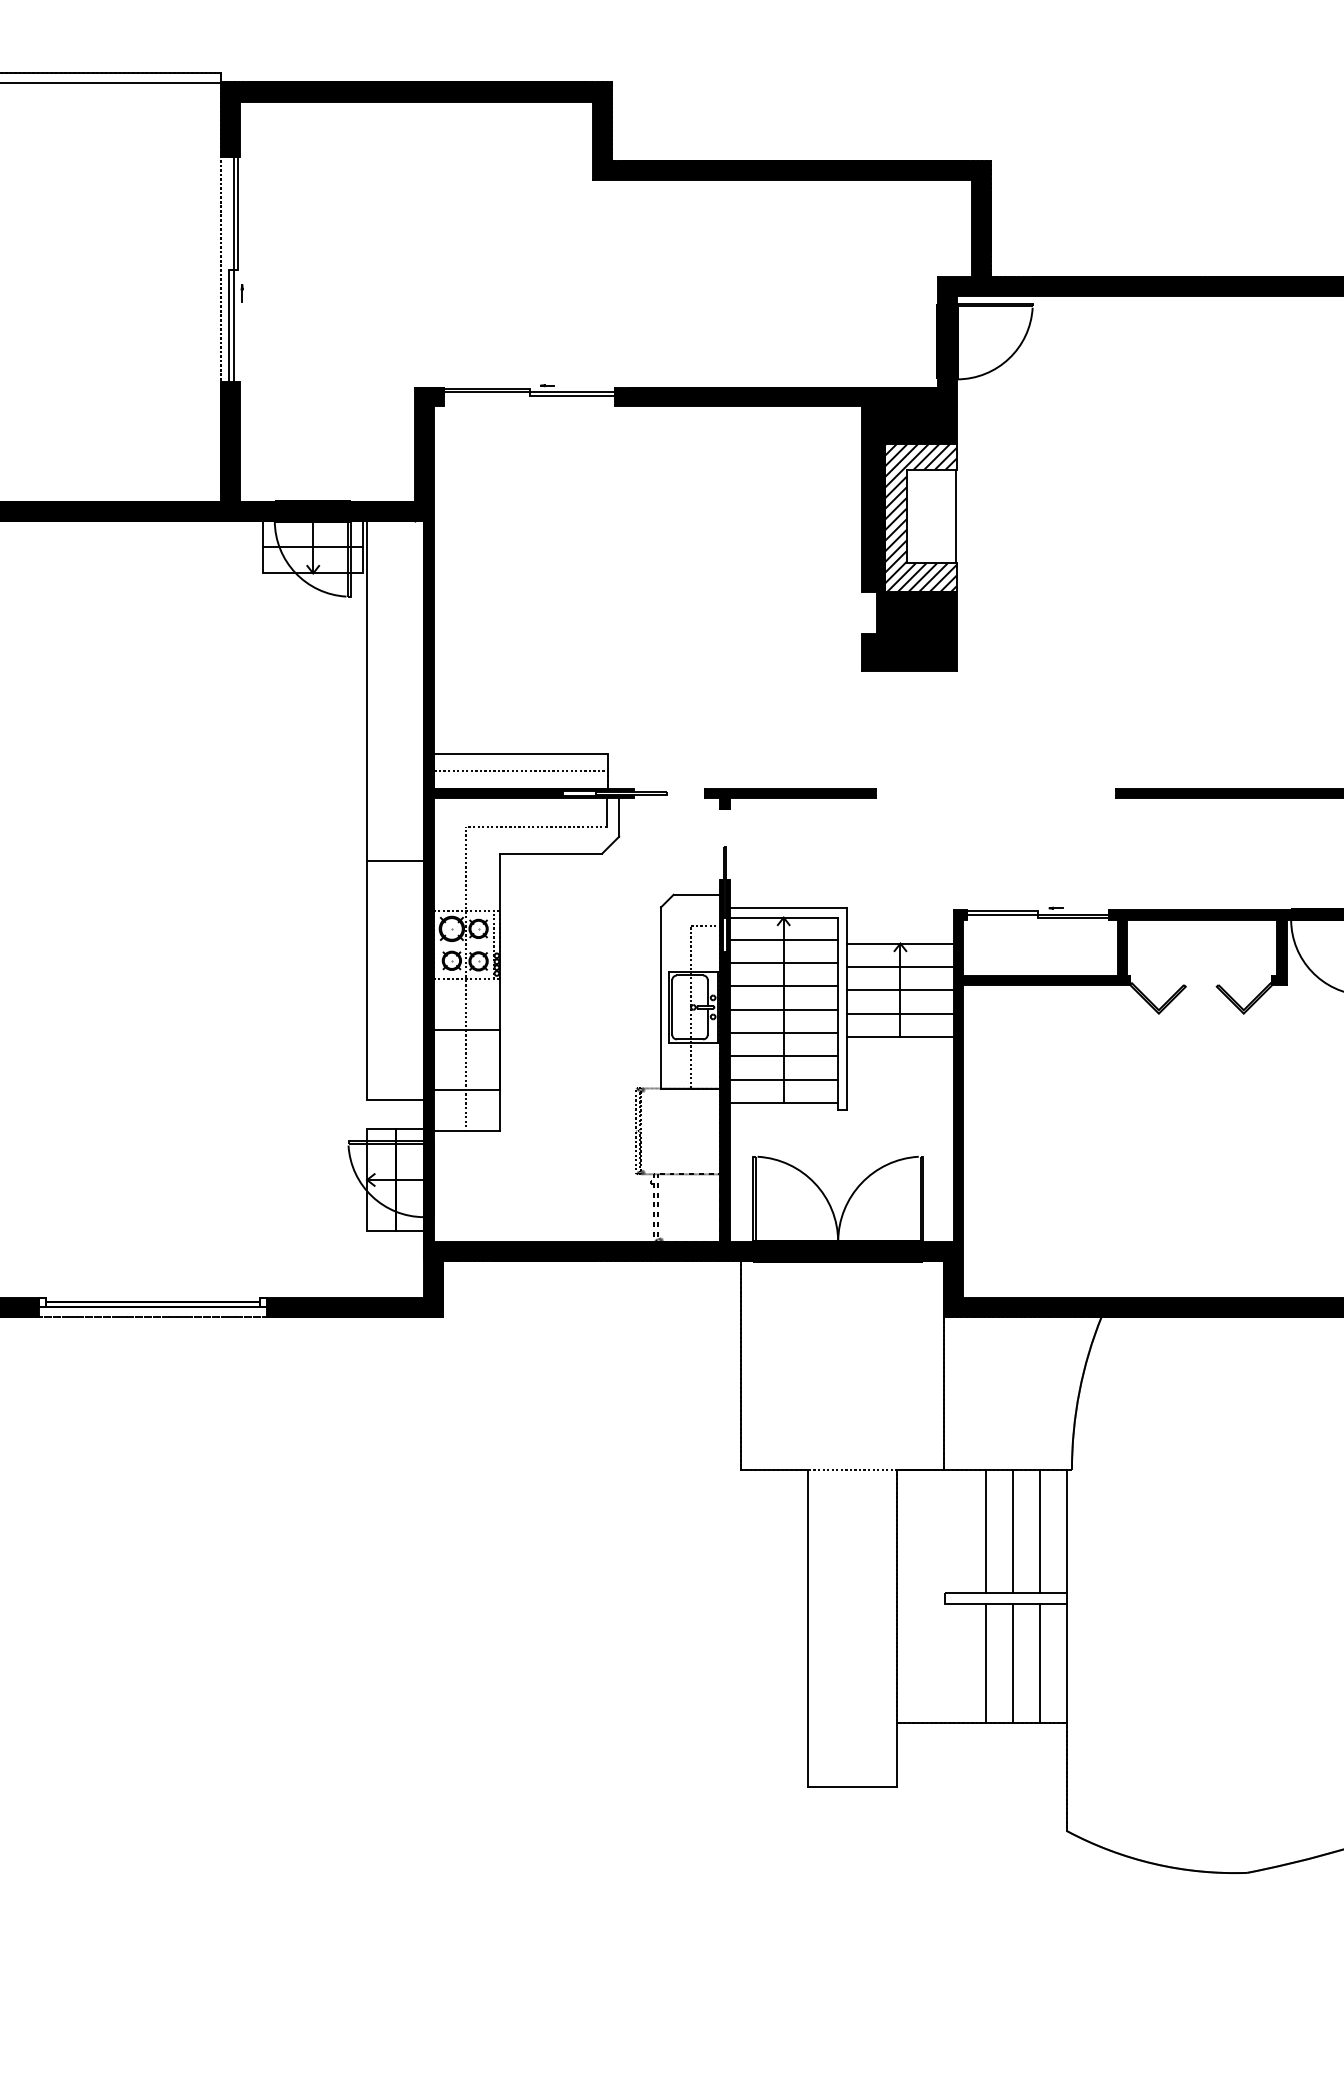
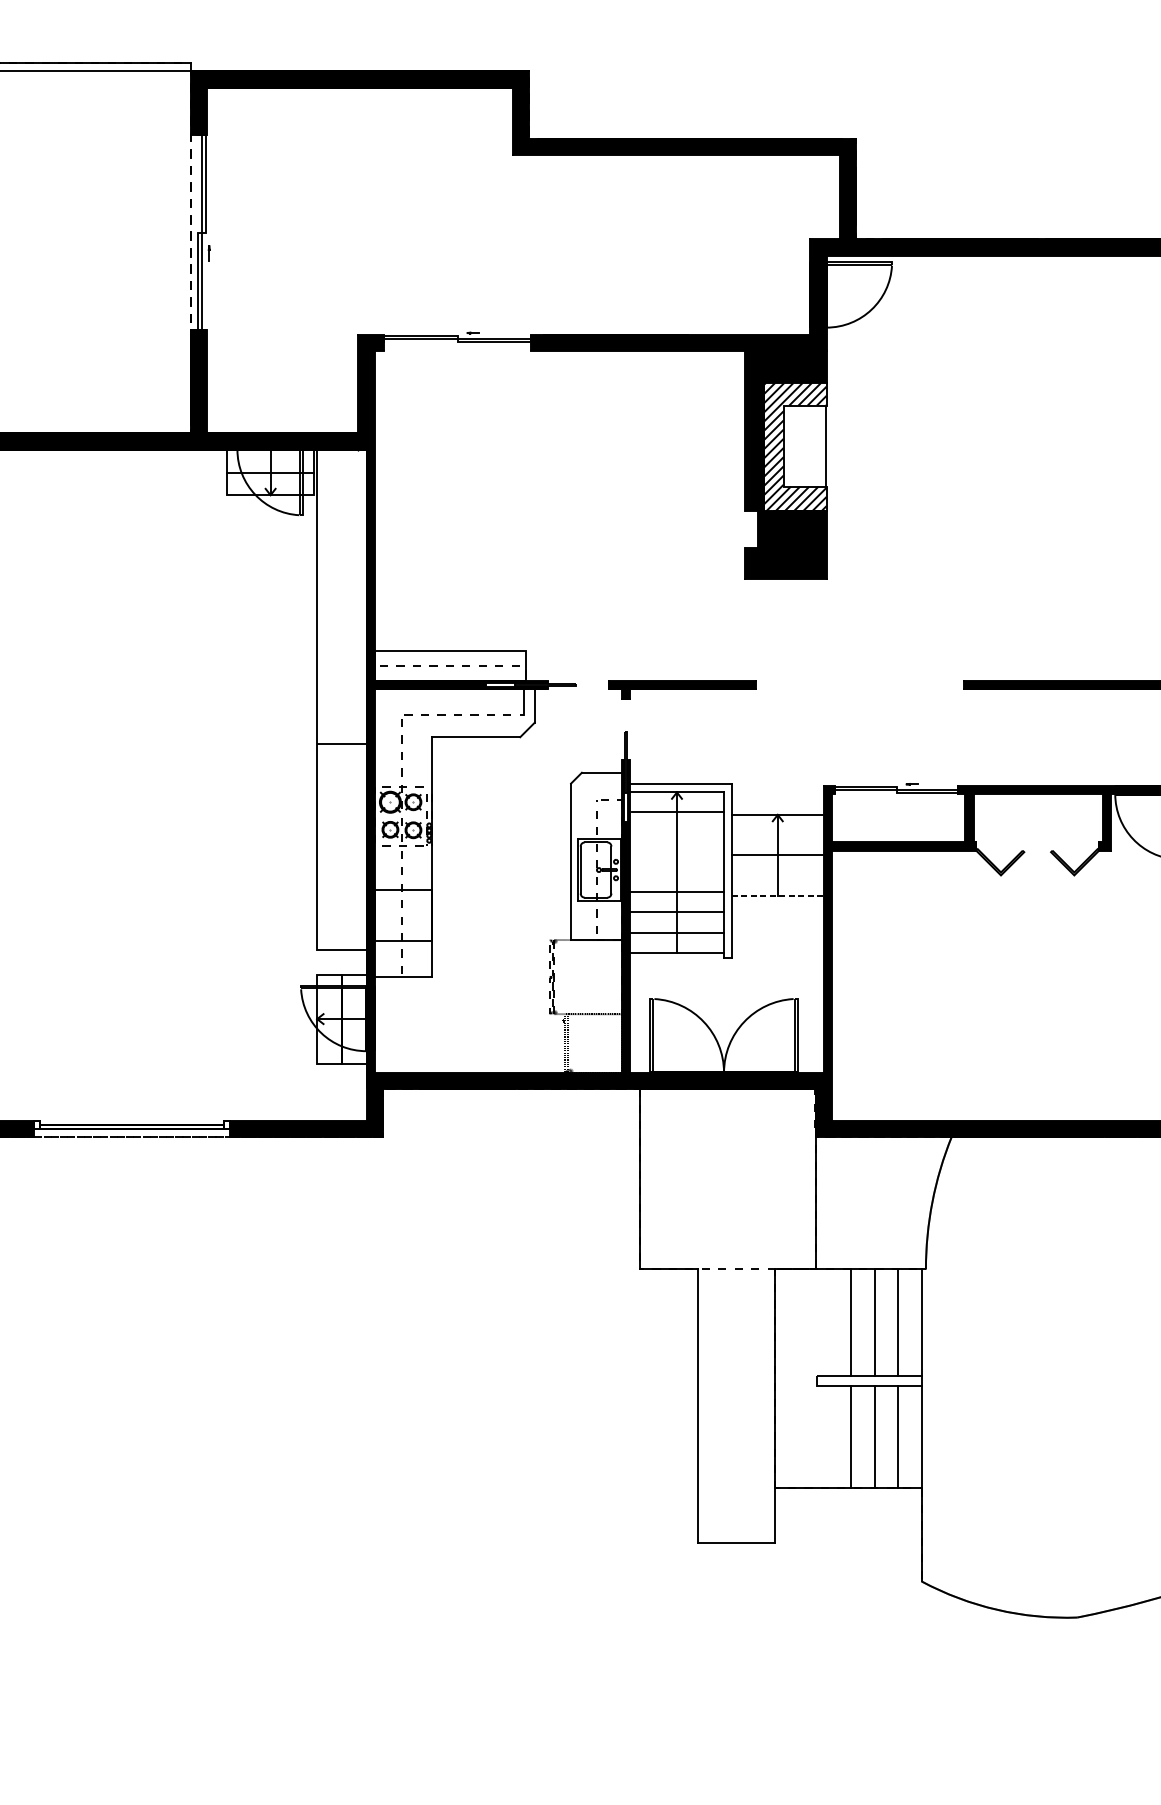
line: (784, 963) -> (677, 832), removed
line: (900, 966) -> (777, 834), removed
line: (784, 986) -> (677, 851), removed
line: (784, 1009) -> (677, 871), removed
line: (900, 1013) -> (777, 875), removed
line: (900, 1036) -> (777, 895), solid -> dashed

